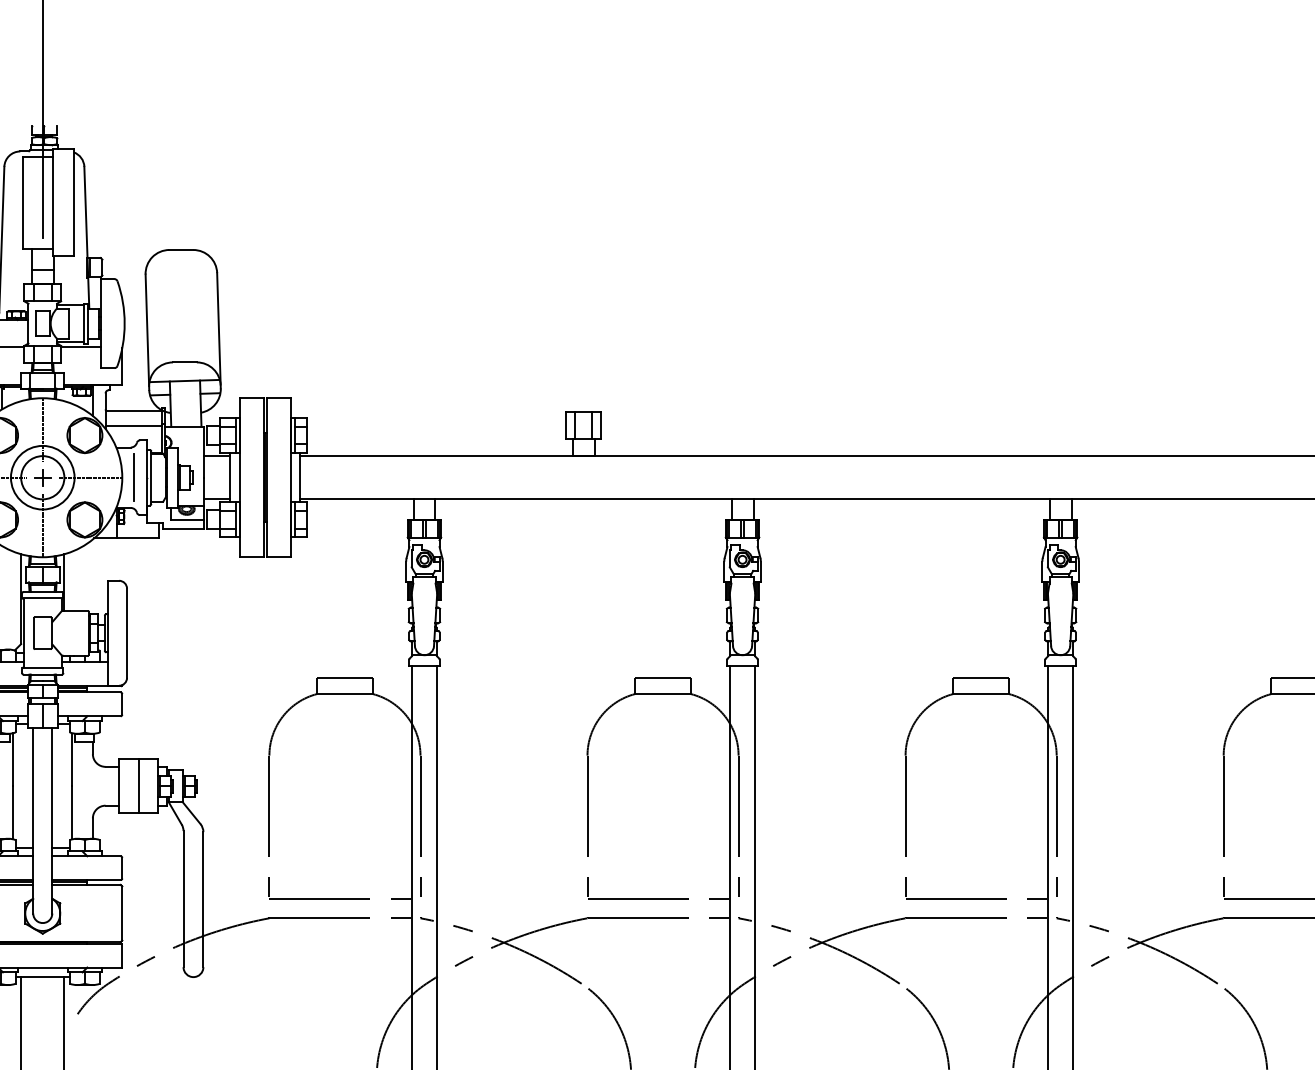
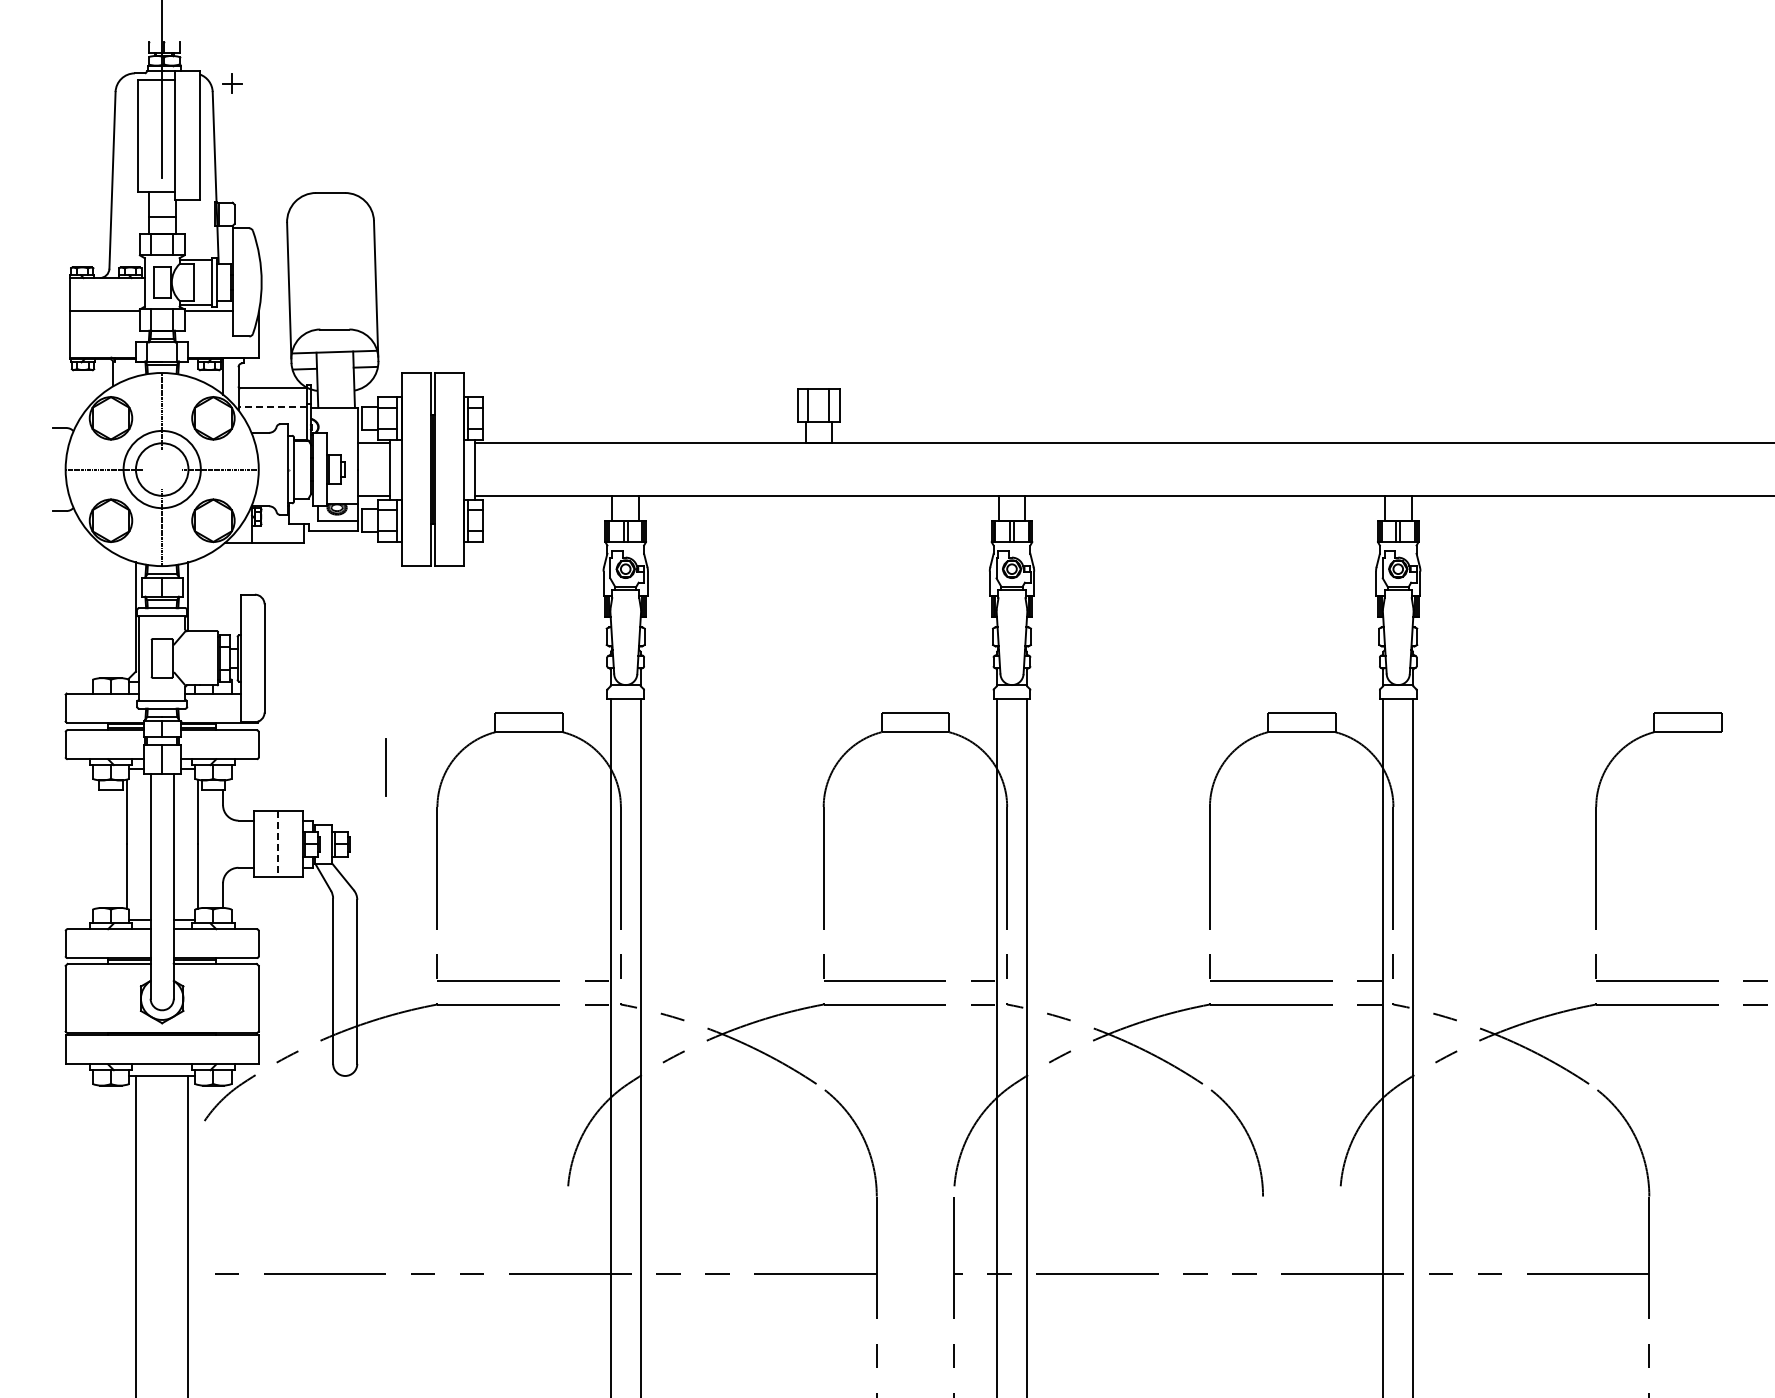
line: (133, 426) -> (272, 407), solid -> dashed
part: (43, 477) -> (232, 83), moved
line: (134, 477) -> (385, 767), moved
line: (138, 786) -> (278, 844), solid -> dashed

